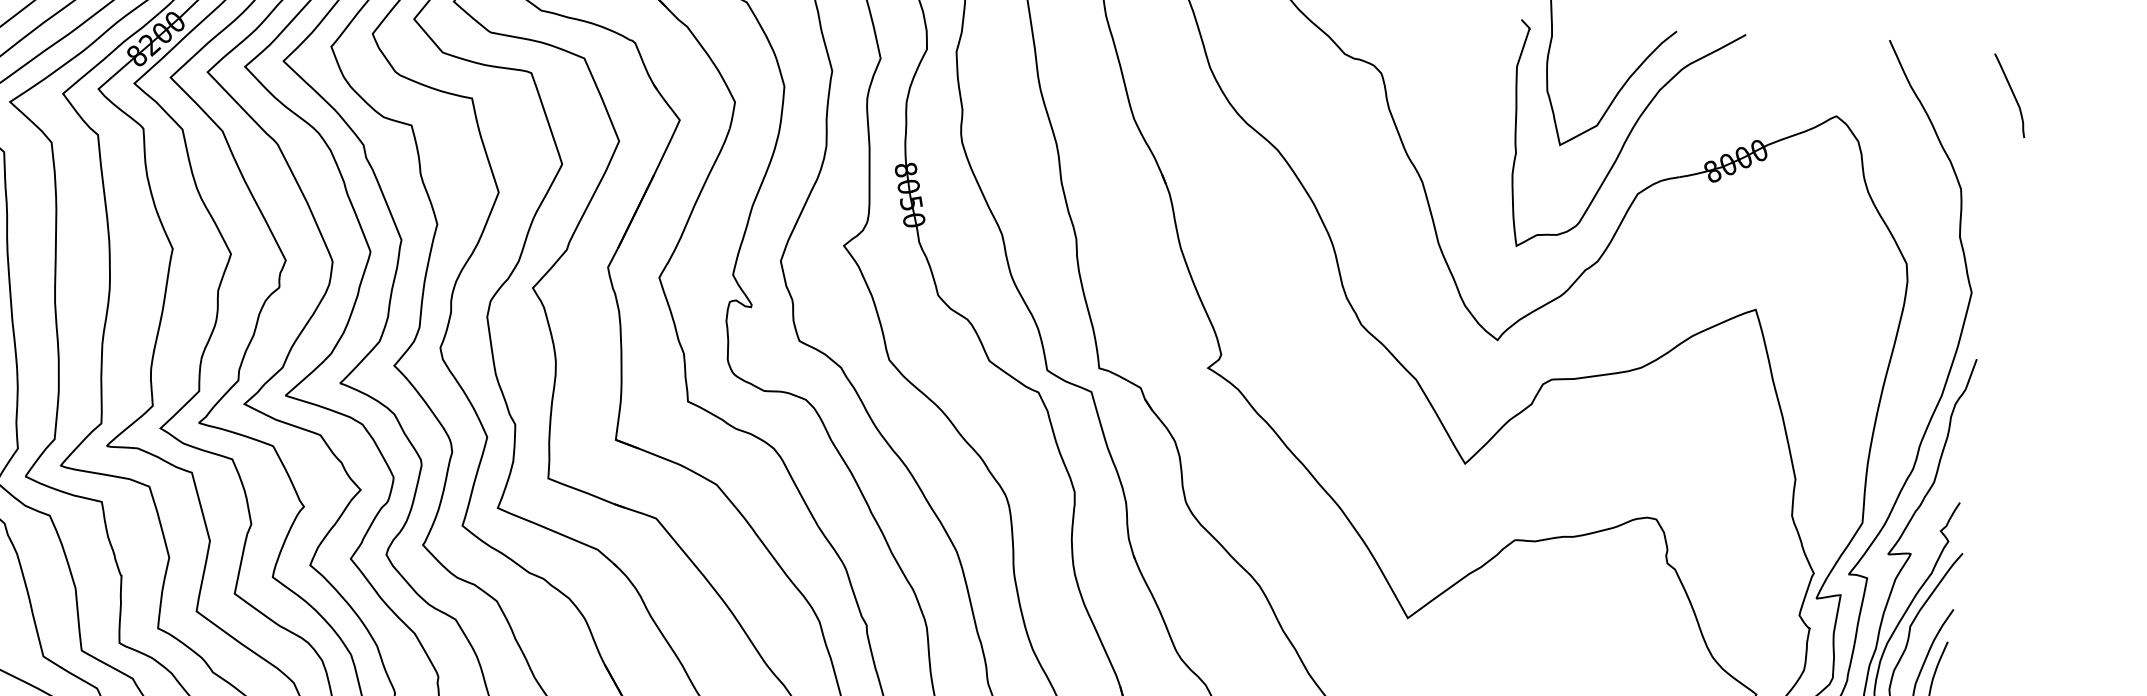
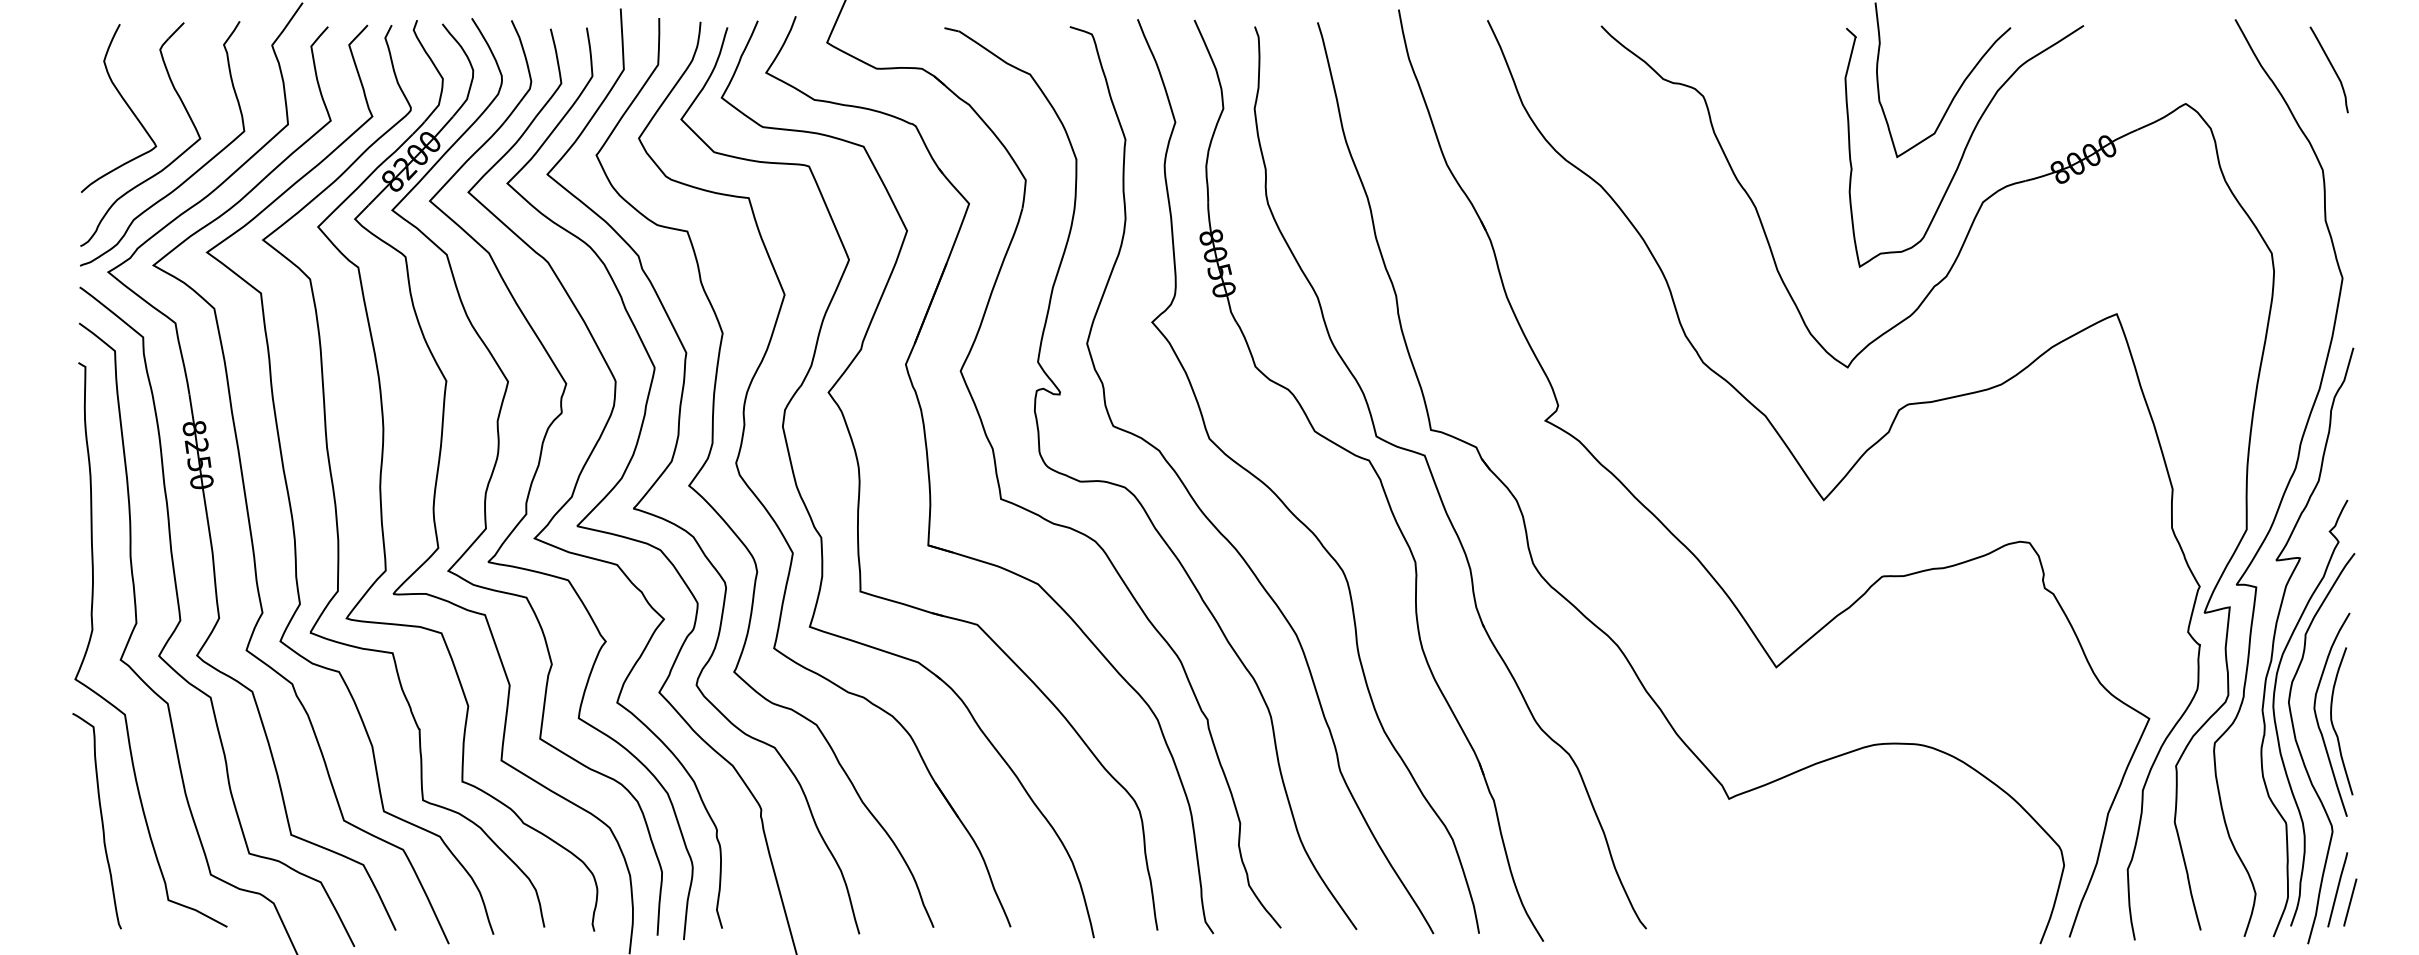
curve: (2012, 93) -> (2331, 67), moved

